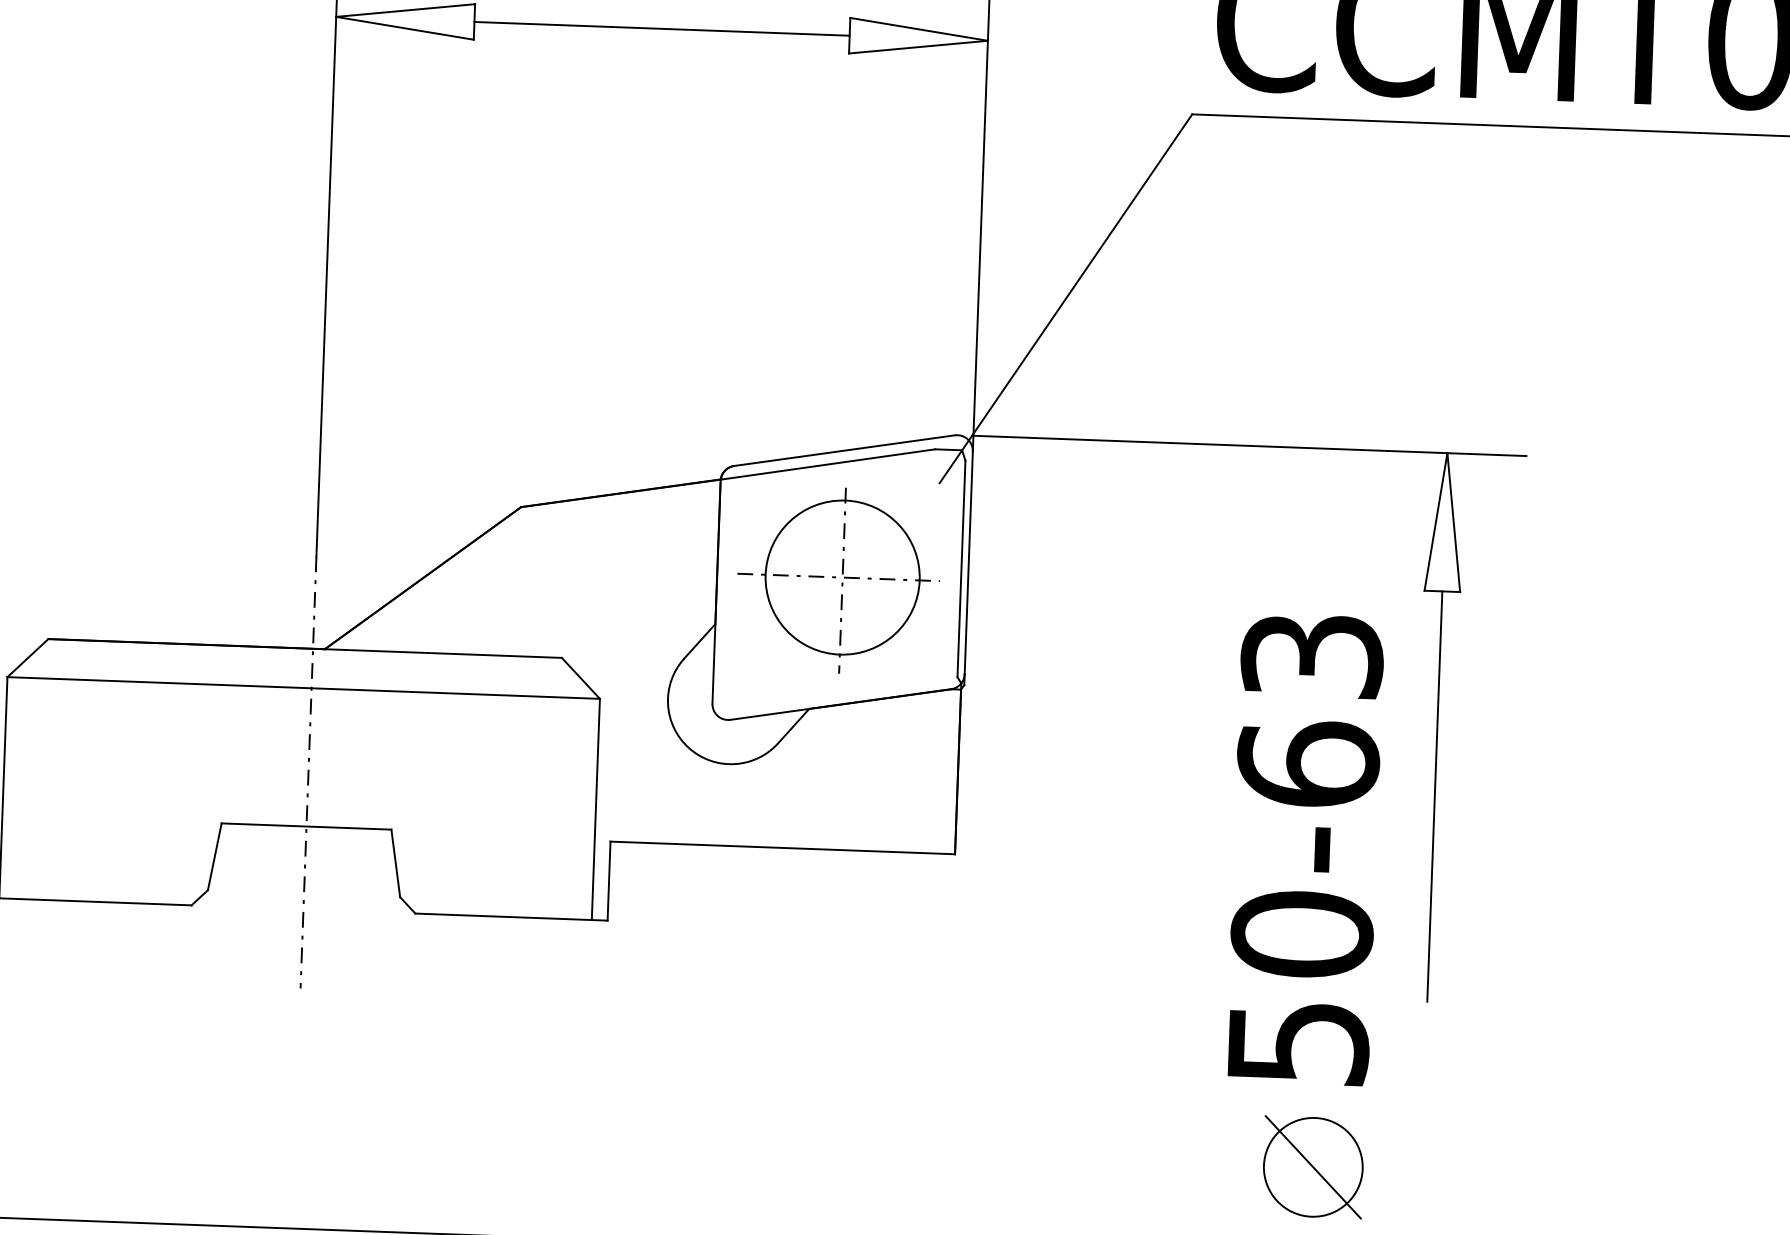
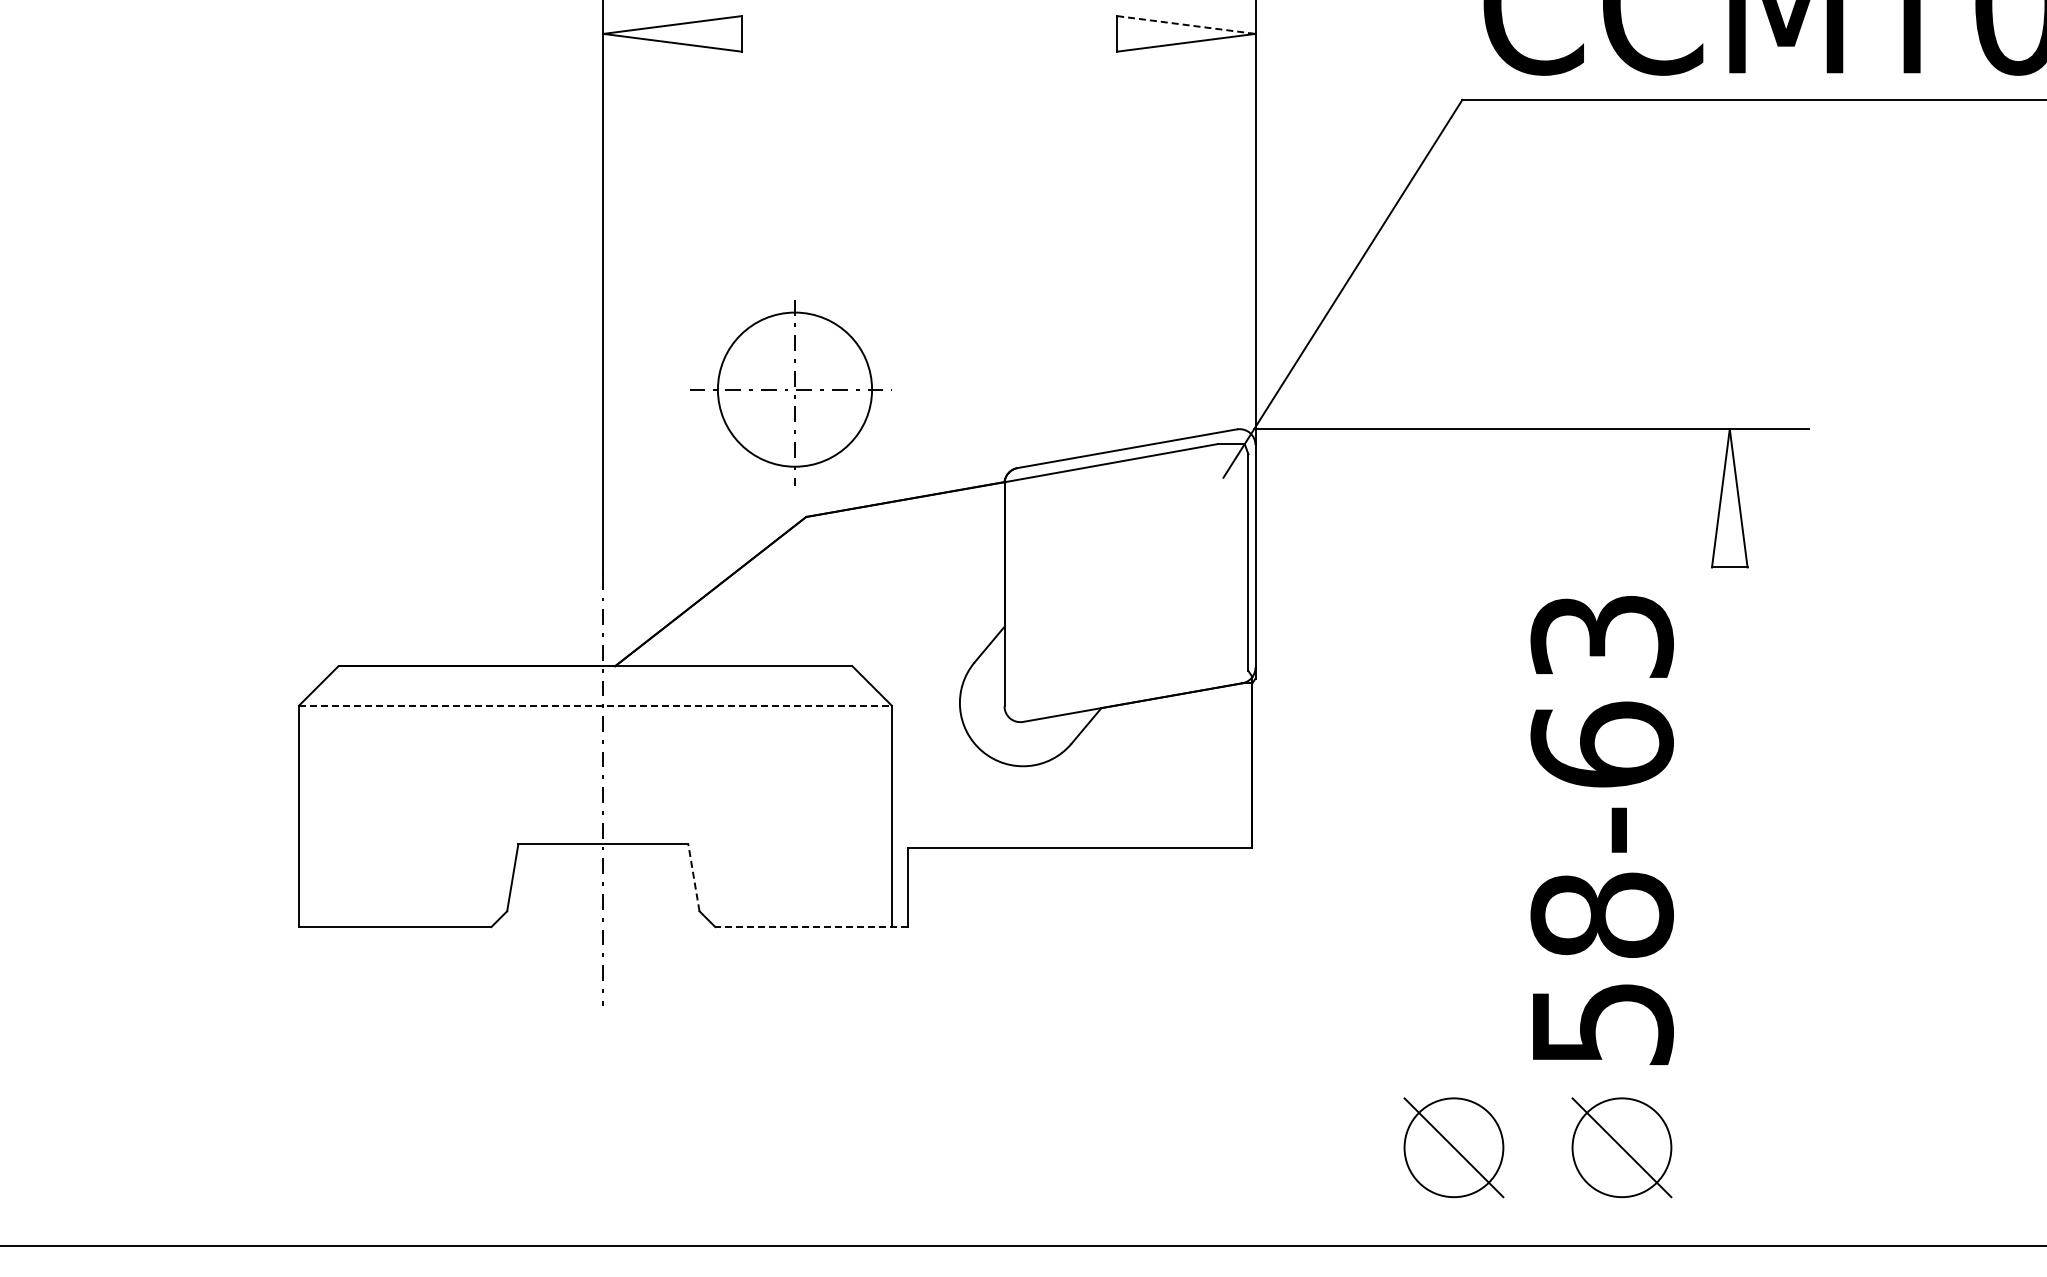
line: (662, 28) -> (929, 33), removed
line: (919, 29) -> (1186, 25), solid -> dashed
part: (838, 580) -> (790, 392), moved
line: (303, 687) -> (595, 705), solid -> dashed
line: (1434, 796) -> (1729, 772), removed
line: (395, 863) -> (693, 877), solid -> dashed
line: (511, 917) -> (811, 927), solid -> dashed
text: (1301, 934) -> (1601, 915), 50-63 -> 58-63
part: (1144, 1160) -> (1453, 1147), added

